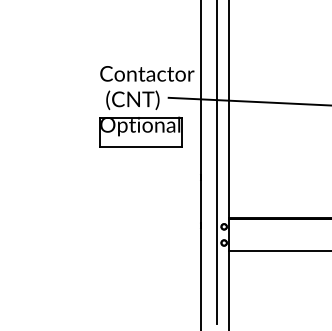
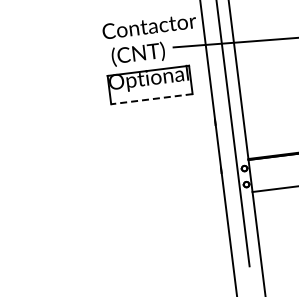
line: (140, 146) -> (151, 99), solid -> dashed

